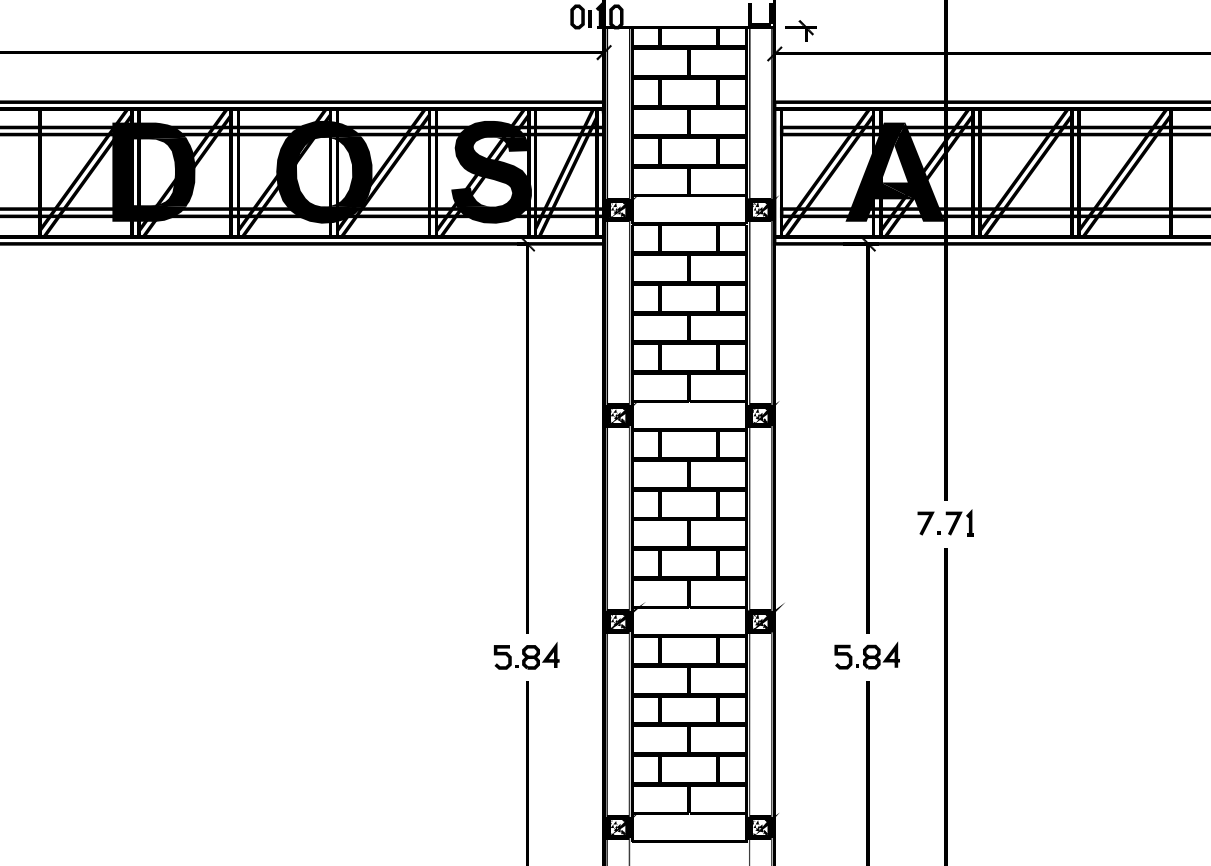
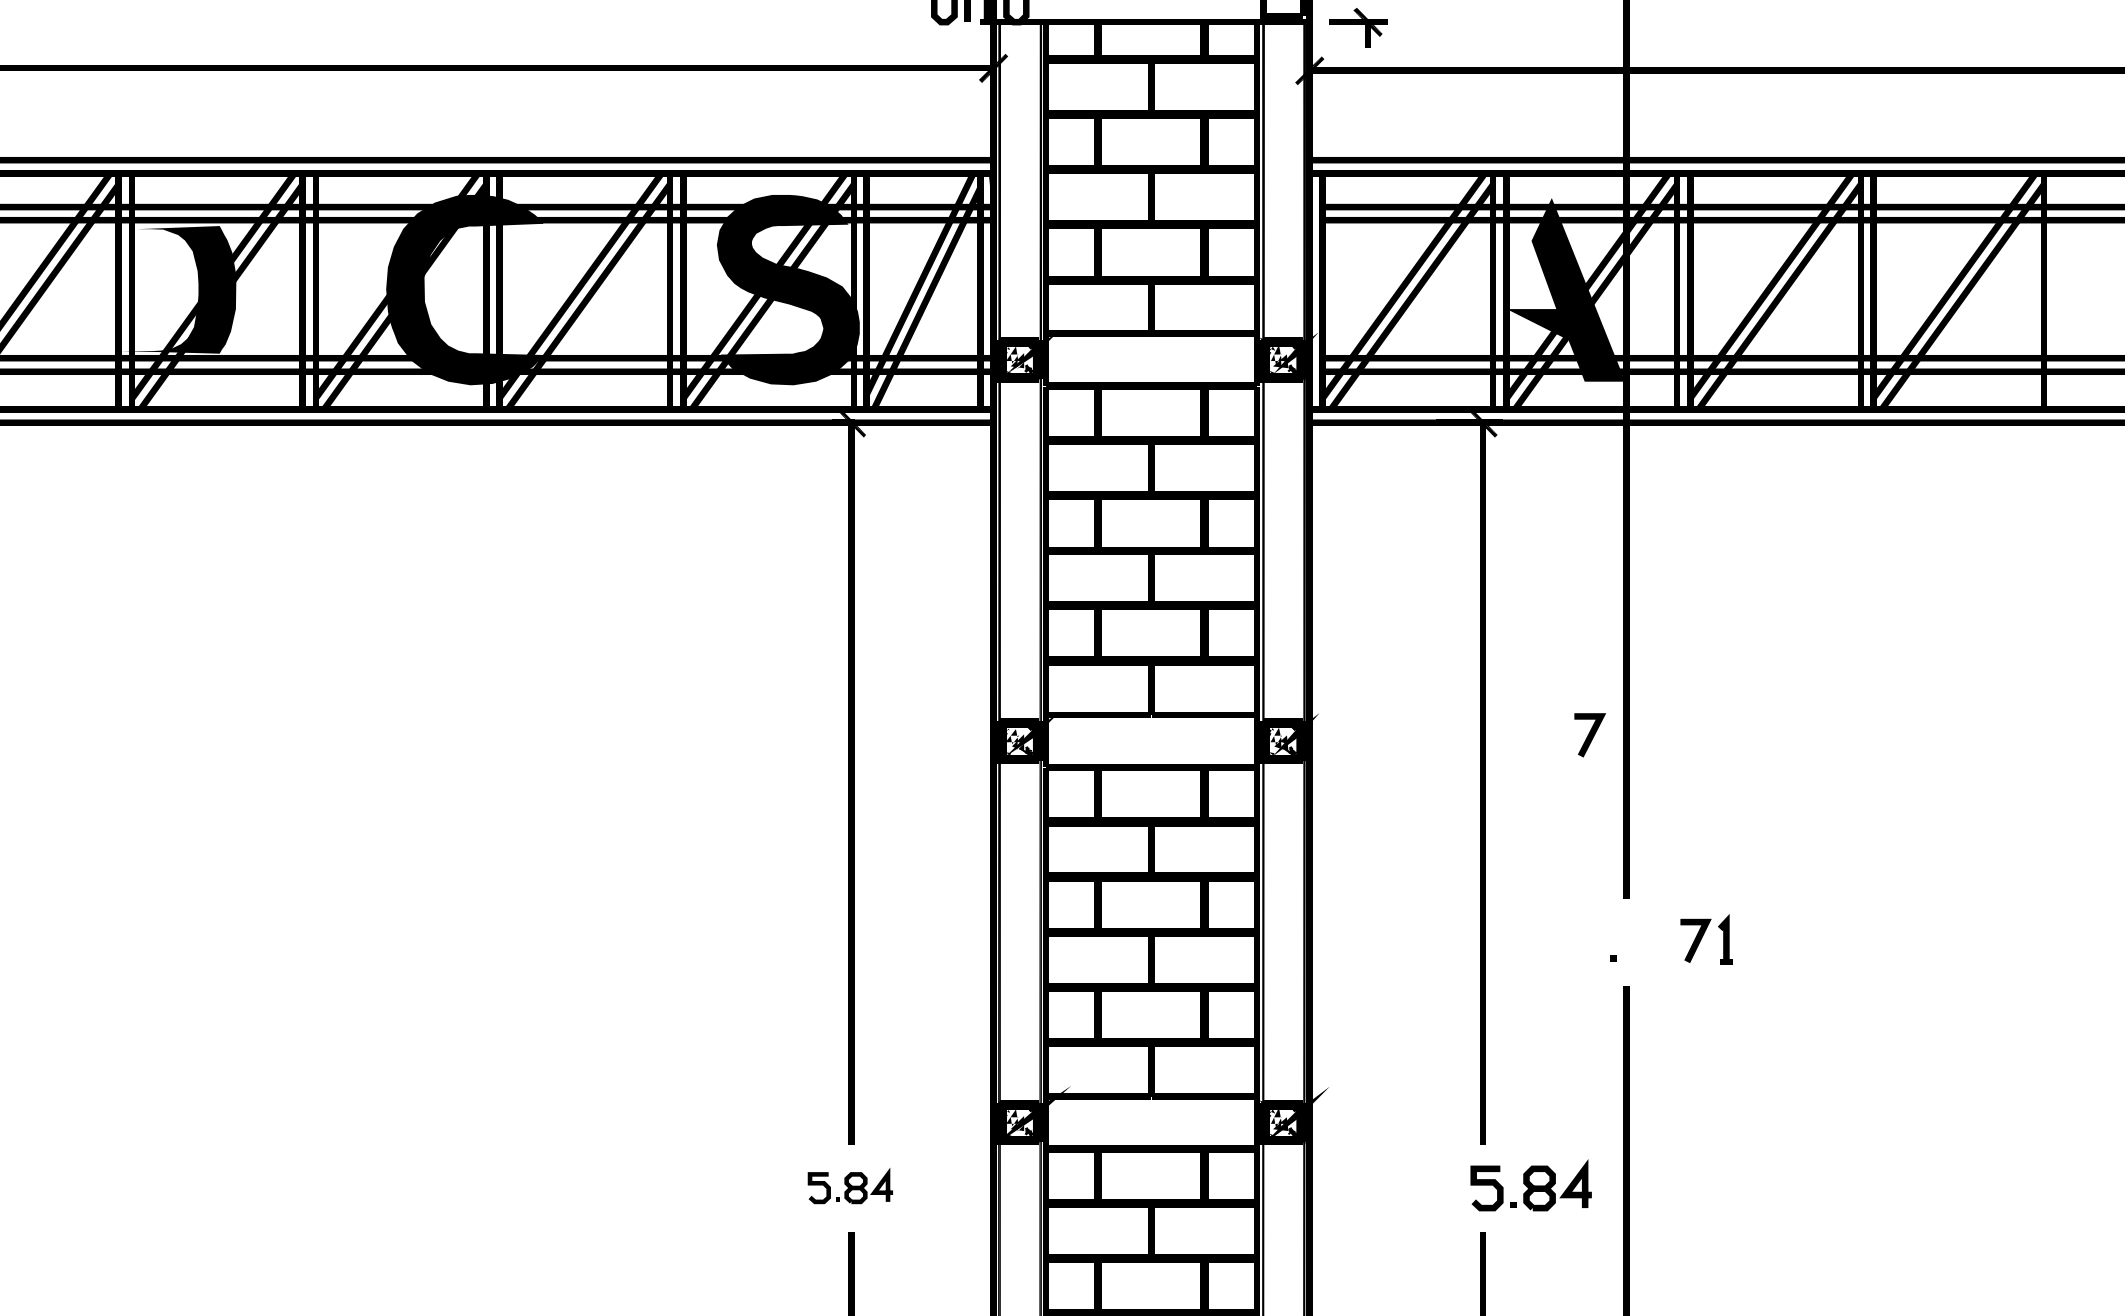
fill: (509, 144) -> (818, 238), removed
fill: (149, 171) -> (151, 288), removed
fill: (348, 171) -> (520, 288), removed
fill: (879, 171) -> (1503, 288), removed
fill: (471, 197) -> (747, 336), removed
part: (959, 522) -> (1705, 938), moved
line: (925, 523) -> (1589, 735), moved
part: (526, 655) -> (849, 1185), size x0.7
part: (866, 655) -> (1529, 1185), moved

